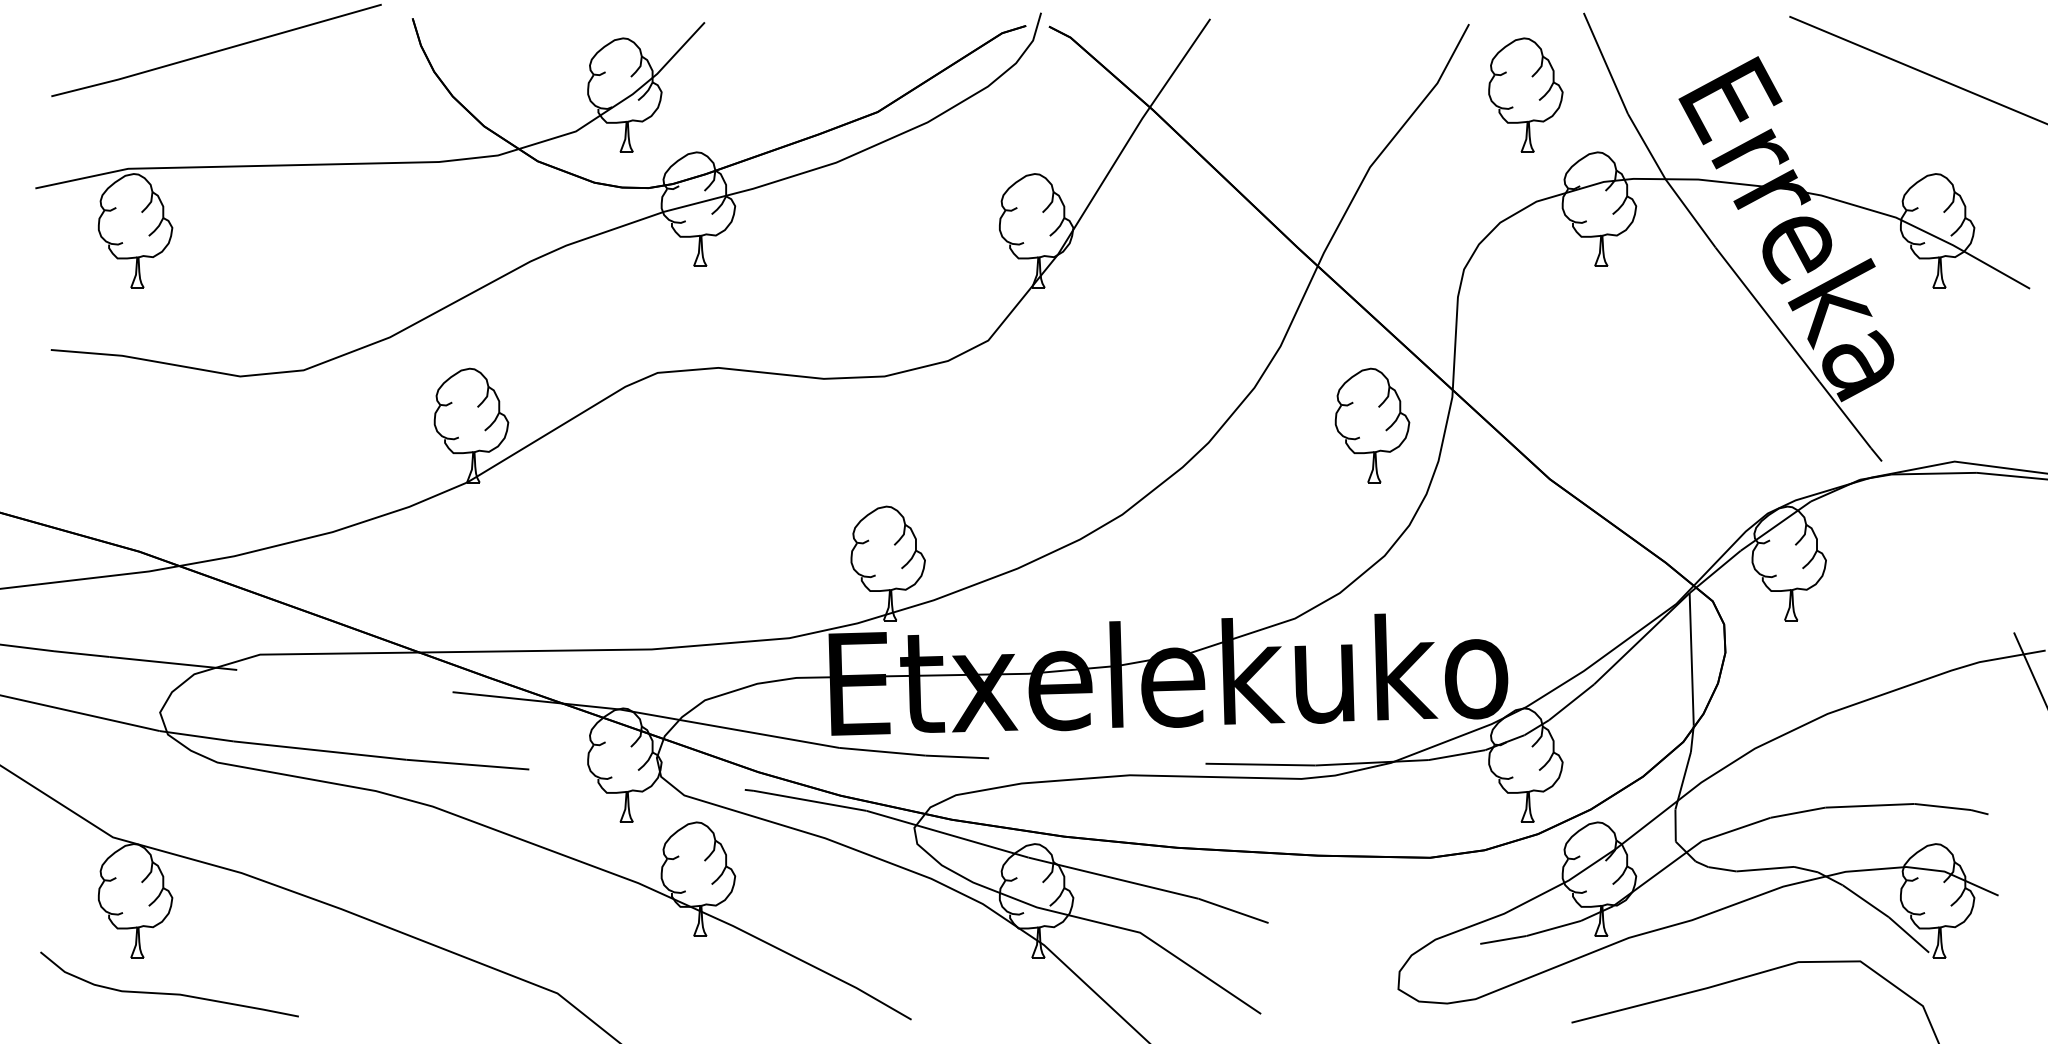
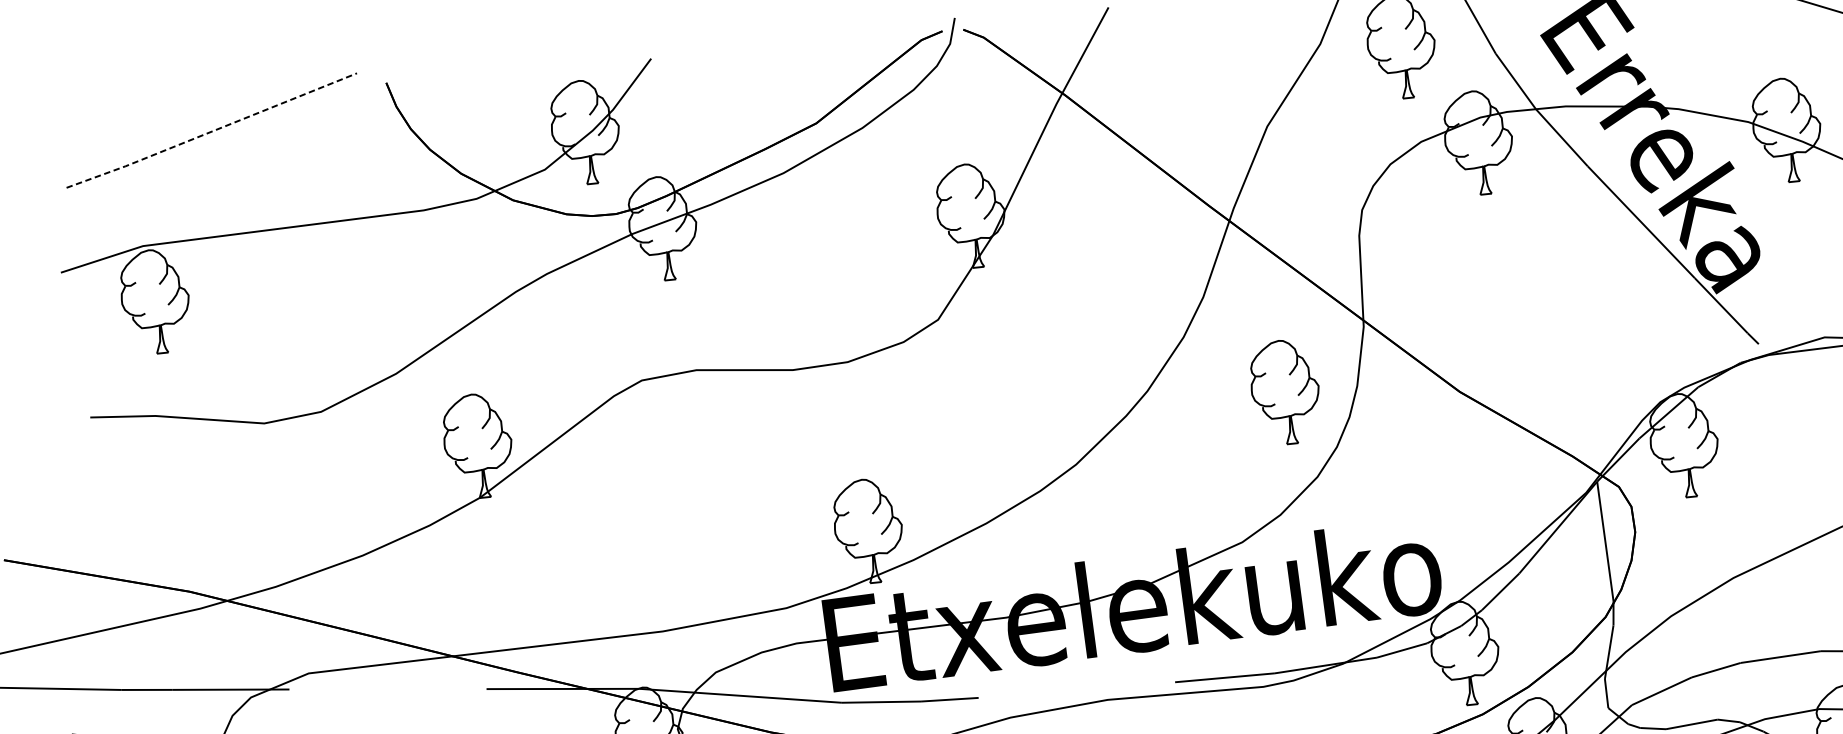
line: (216, 51) -> (211, 131), solid -> dashed
part: (1372, 425) -> (1285, 392), moved

